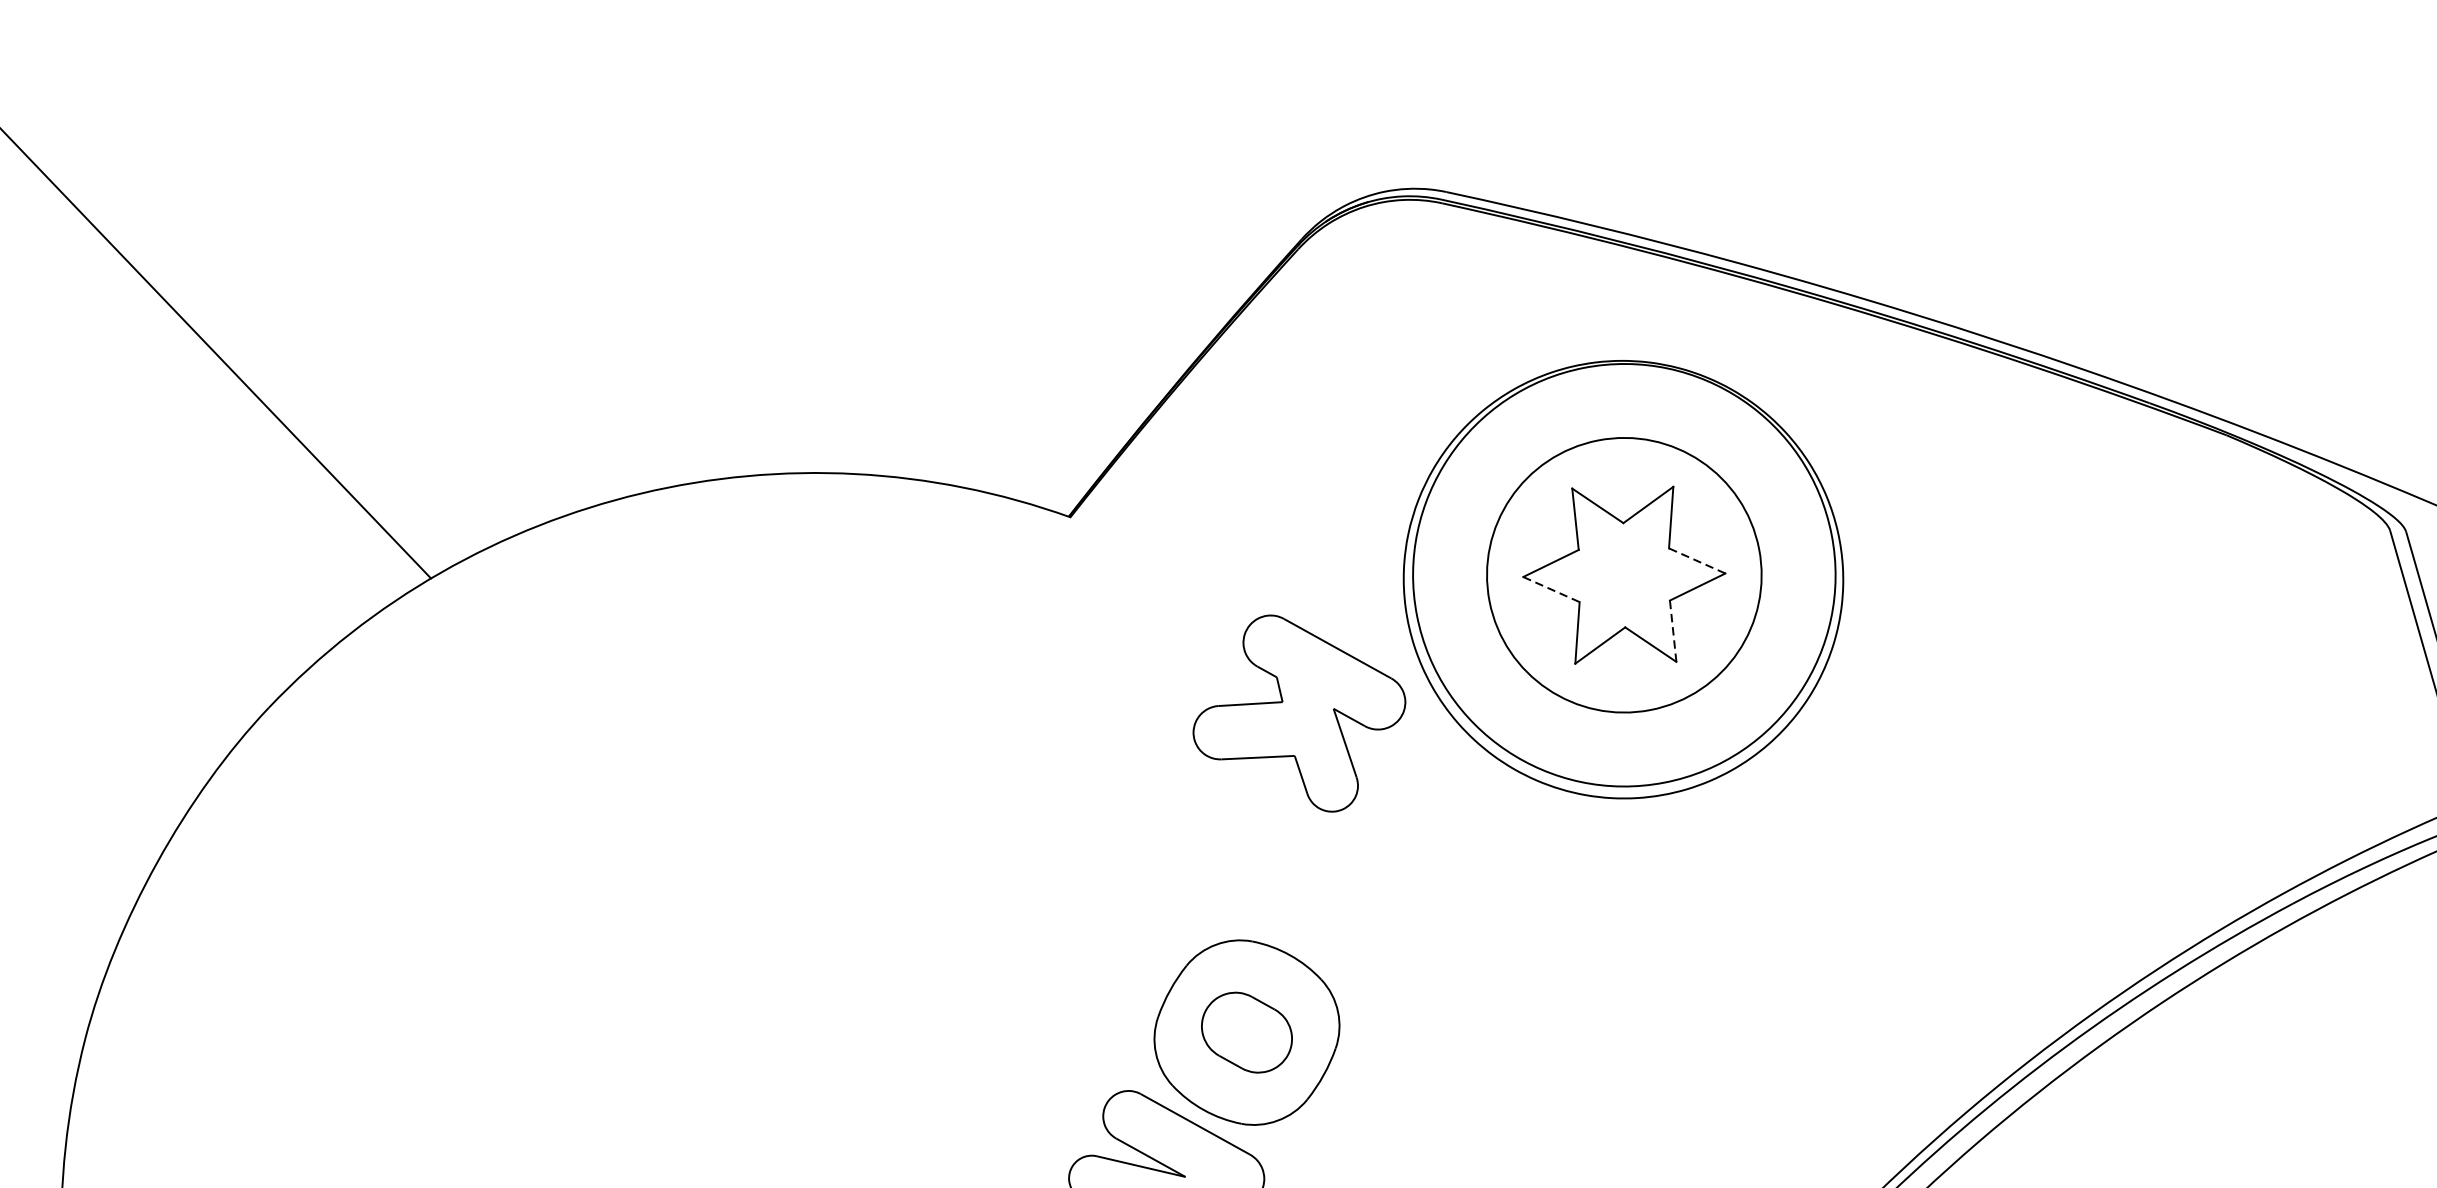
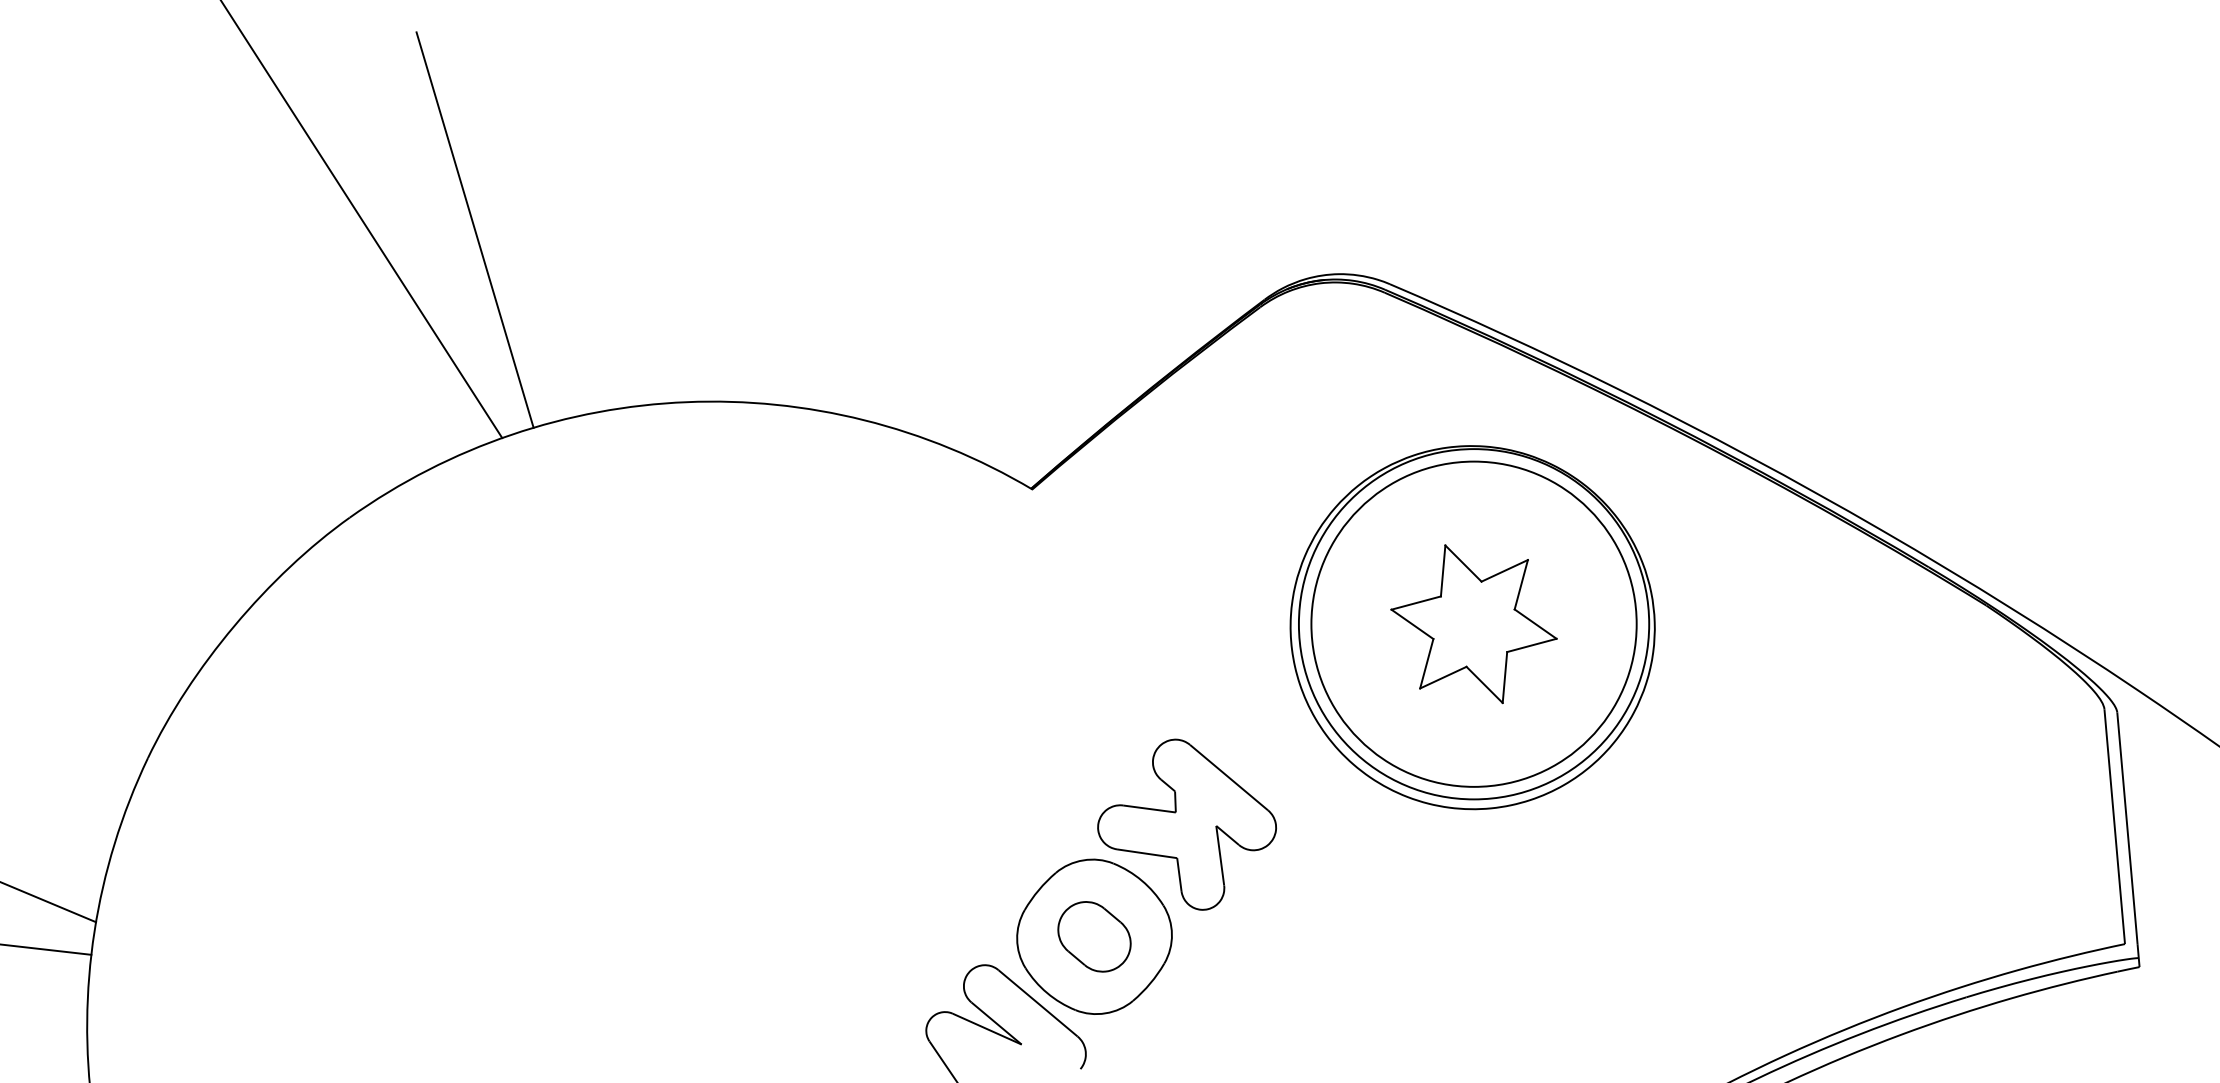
line: (350, 337) -> (474, 229), added
line: (1697, 561) -> (1535, 624), dashed -> solid
circle: (1623, 574) -> (1473, 623), size x1.43
line: (1551, 589) -> (1412, 624), dashed -> solid
line: (1672, 631) -> (1504, 677), dashed -> solid
part: (1298, 713) -> (1186, 824), moved

